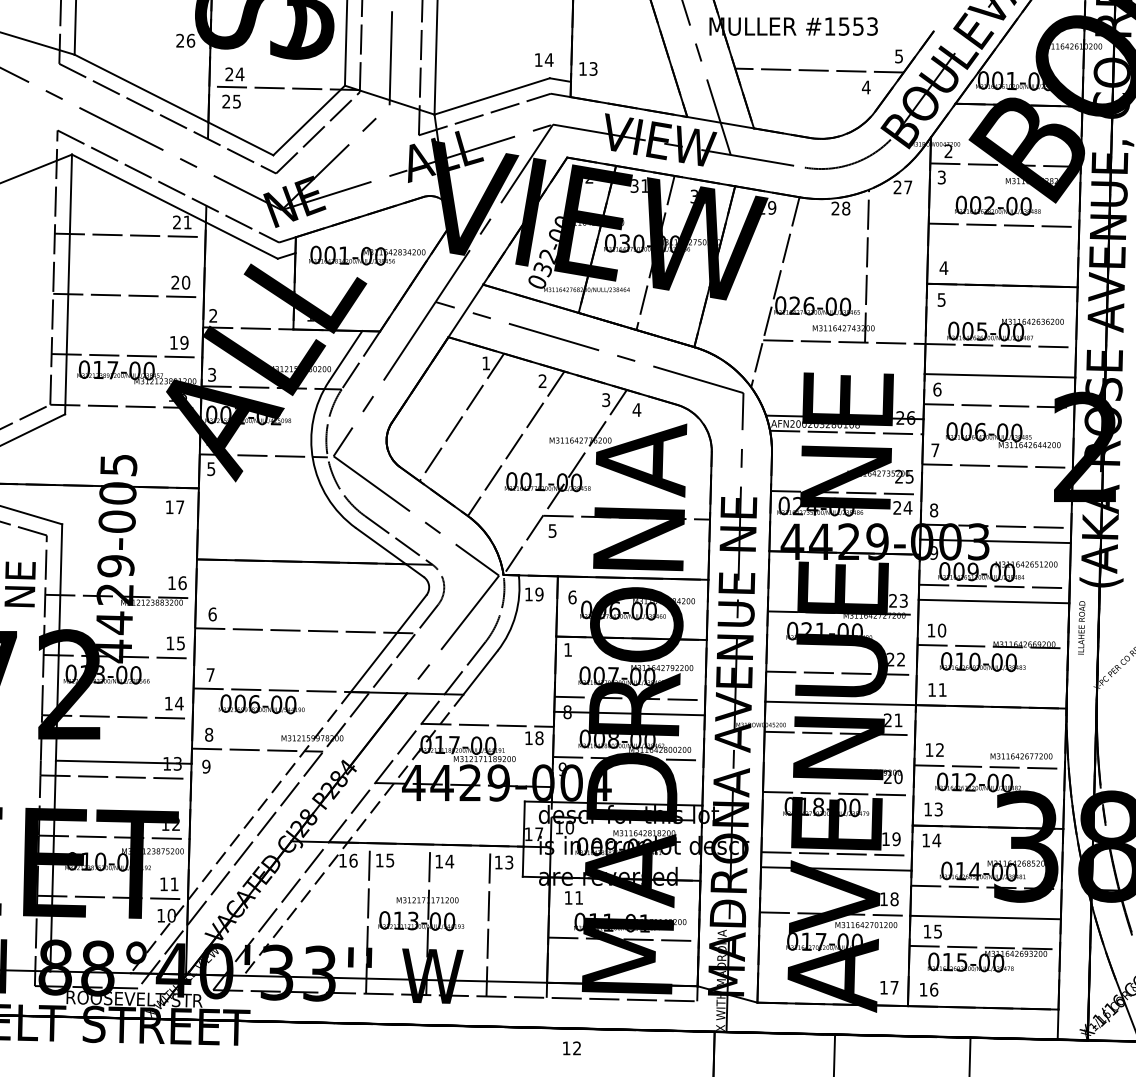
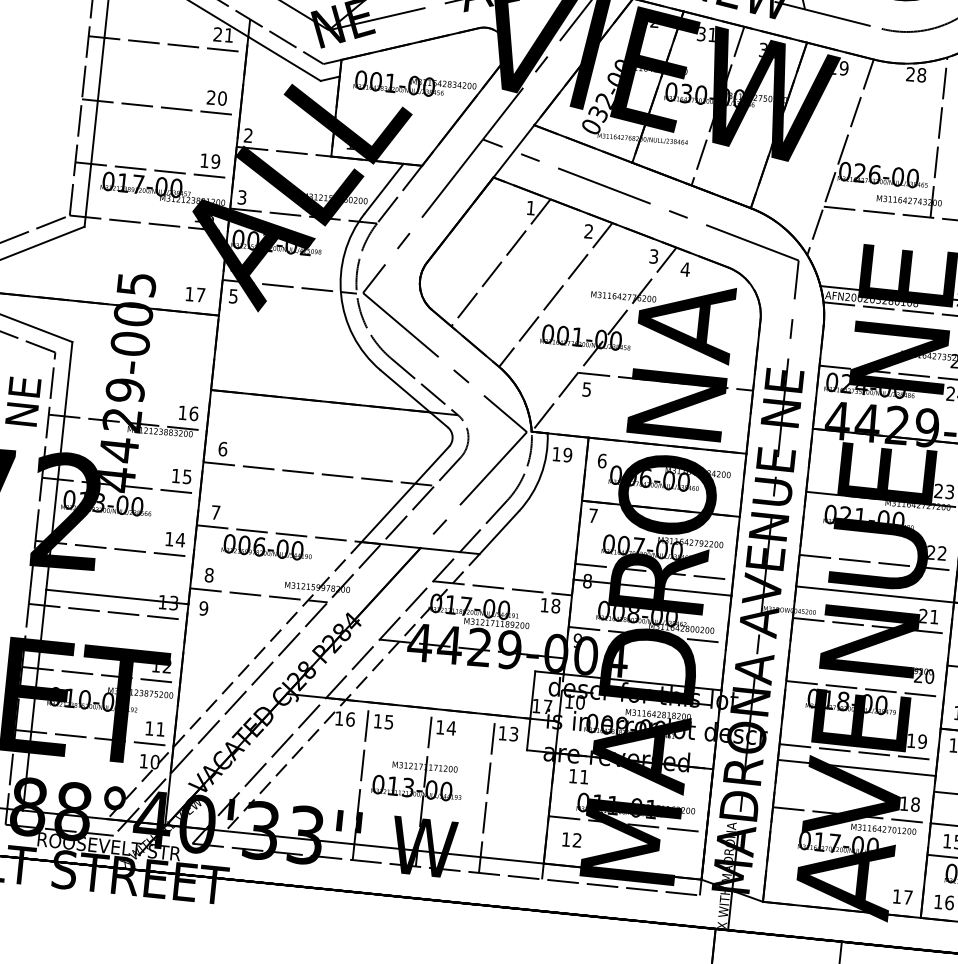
text: (175, 506) -> (195, 293), moved
text: (567, 649) -> (592, 515), 1 -> 7
text: (571, 1048) -> (571, 840), moved

